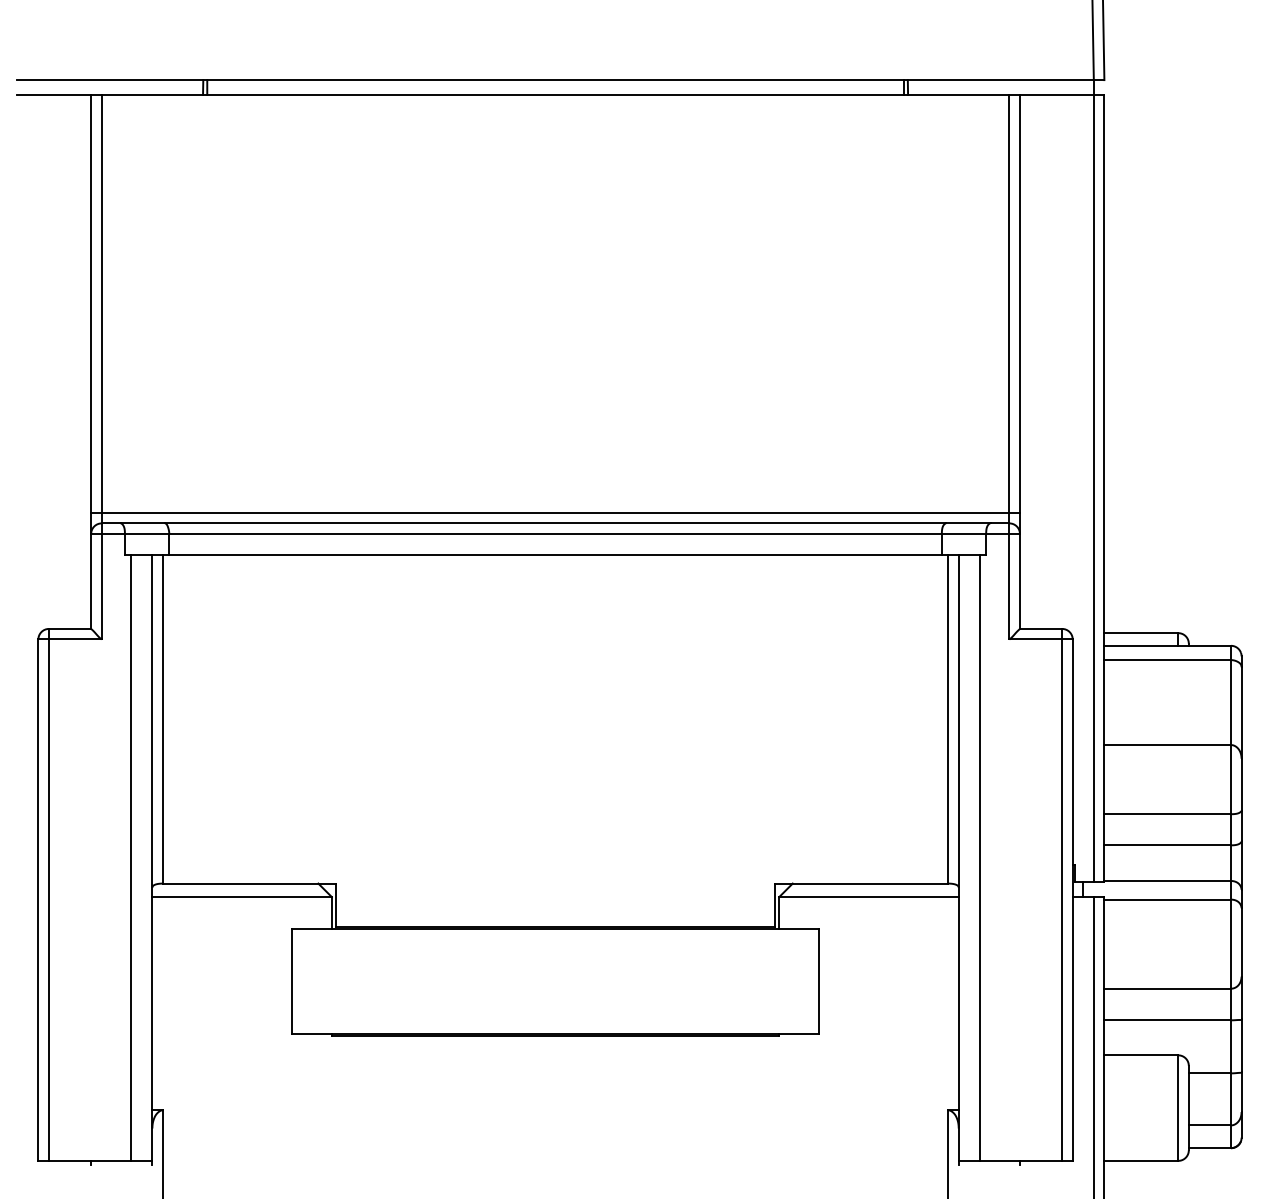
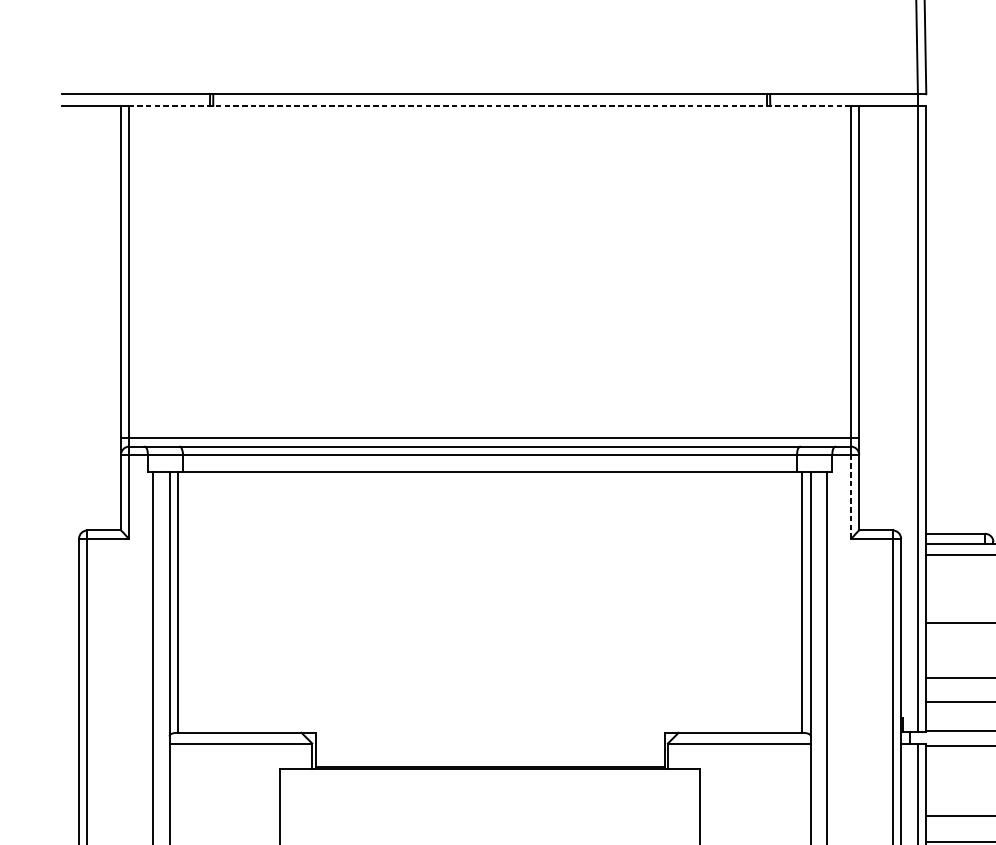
line: (555, 94) -> (490, 105), solid -> dashed
line: (1009, 586) -> (850, 496), solid -> dashed

